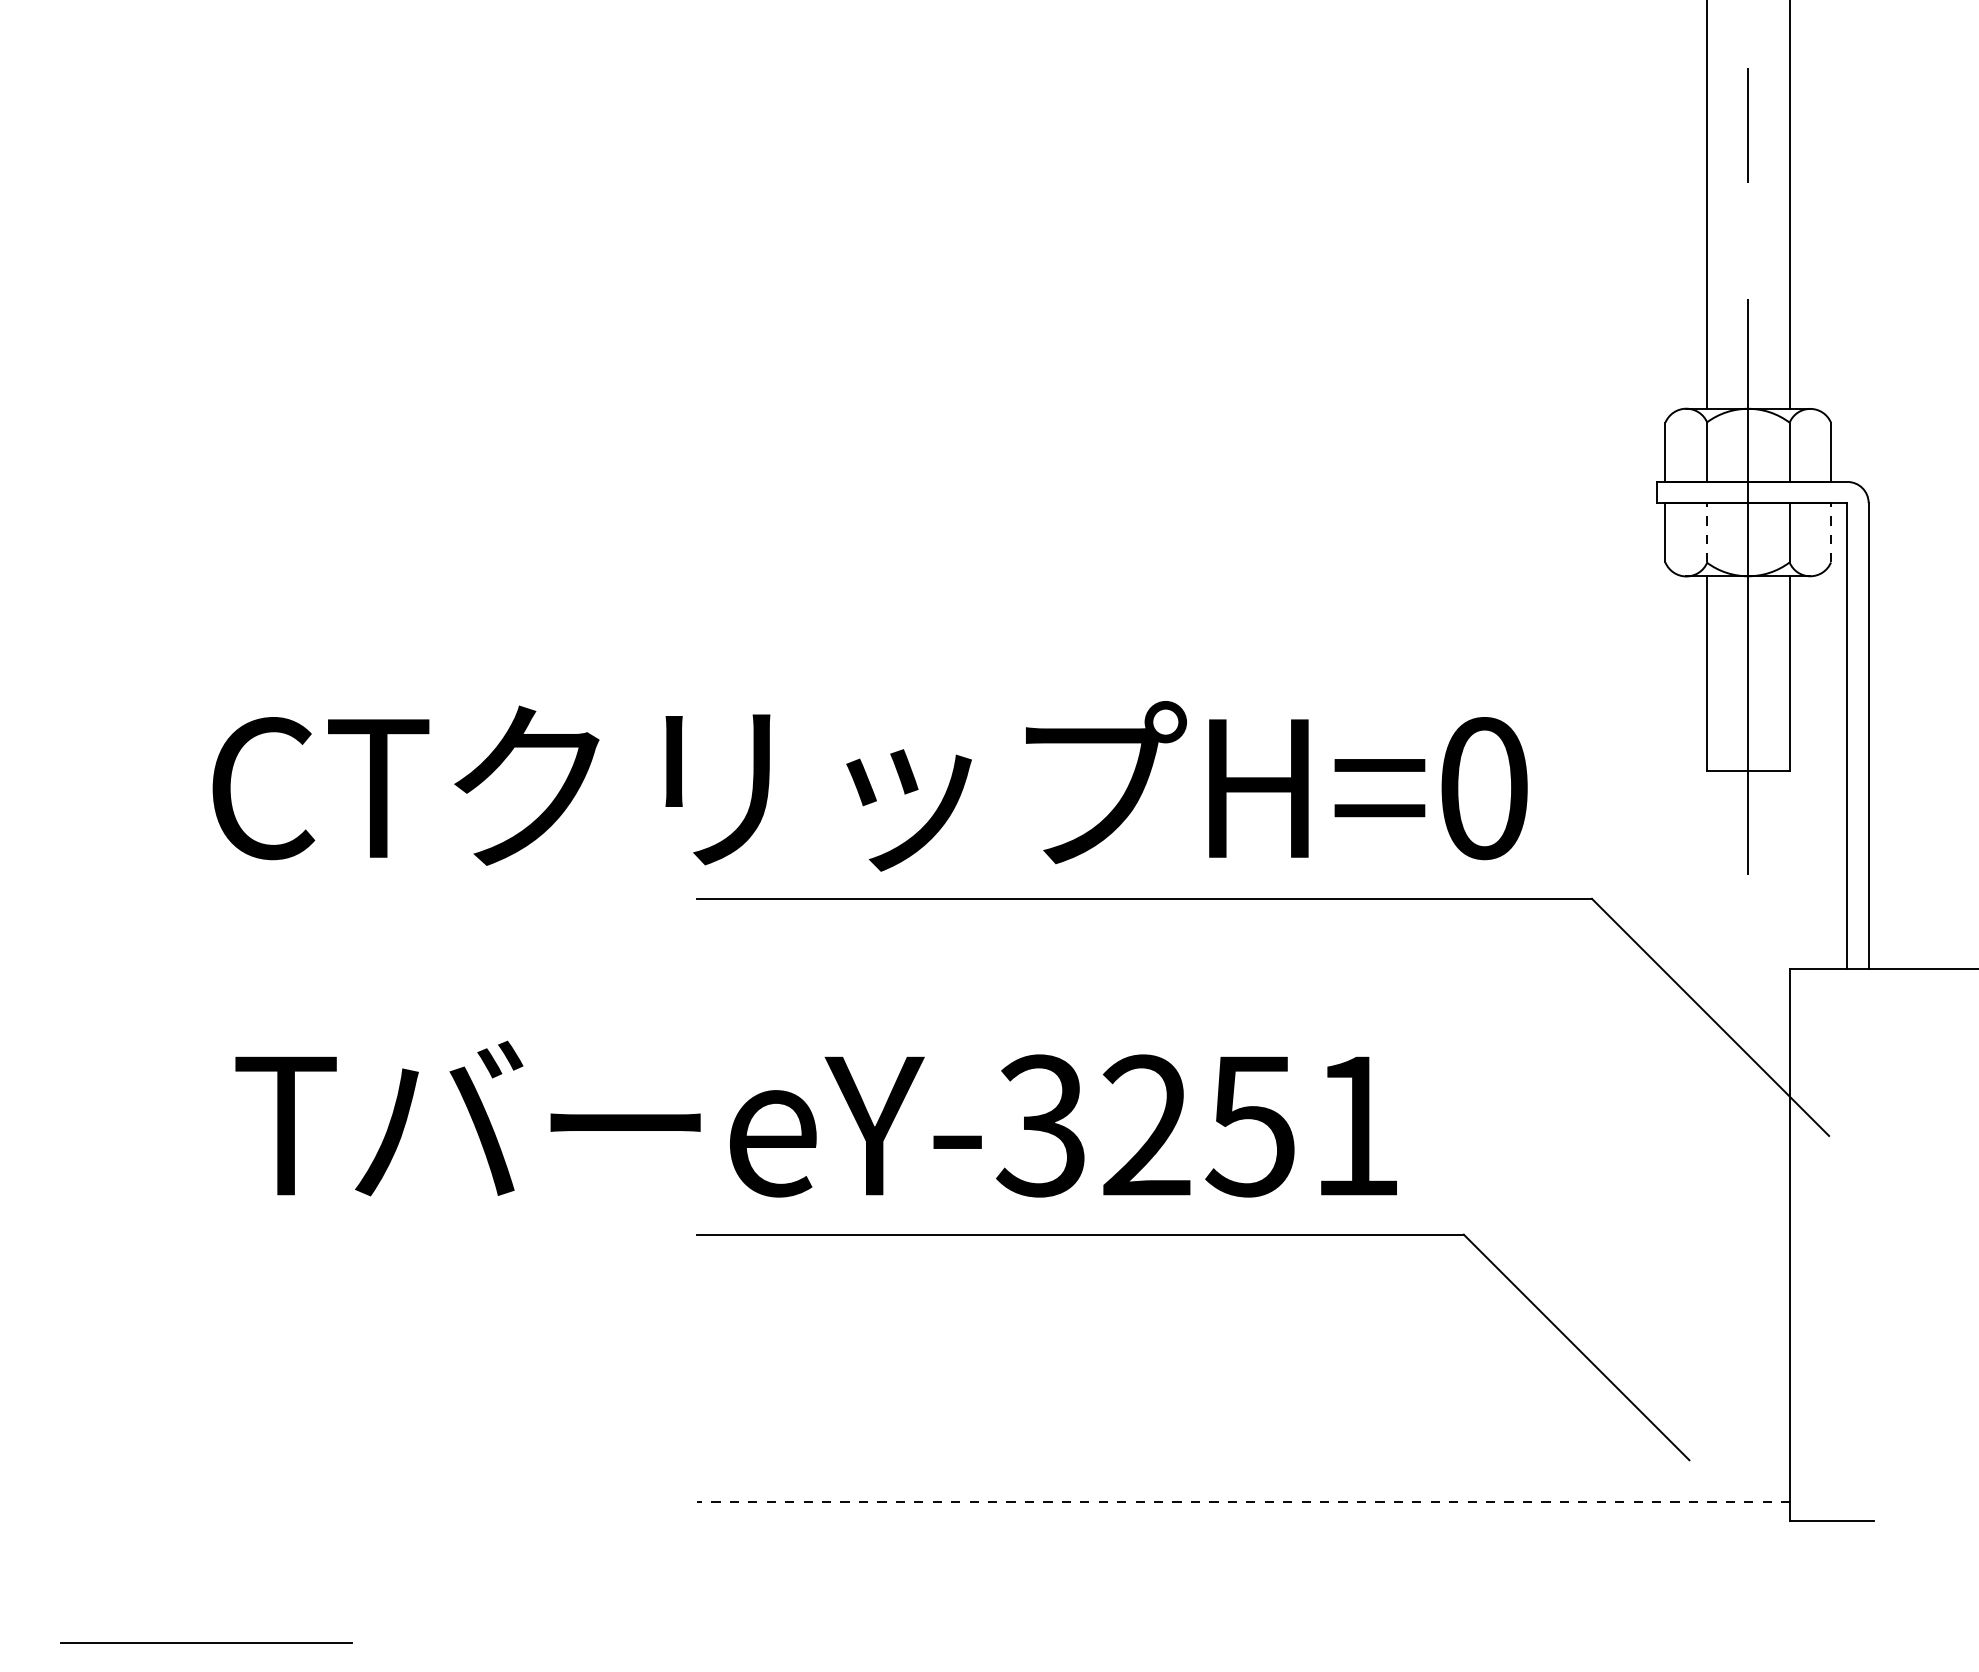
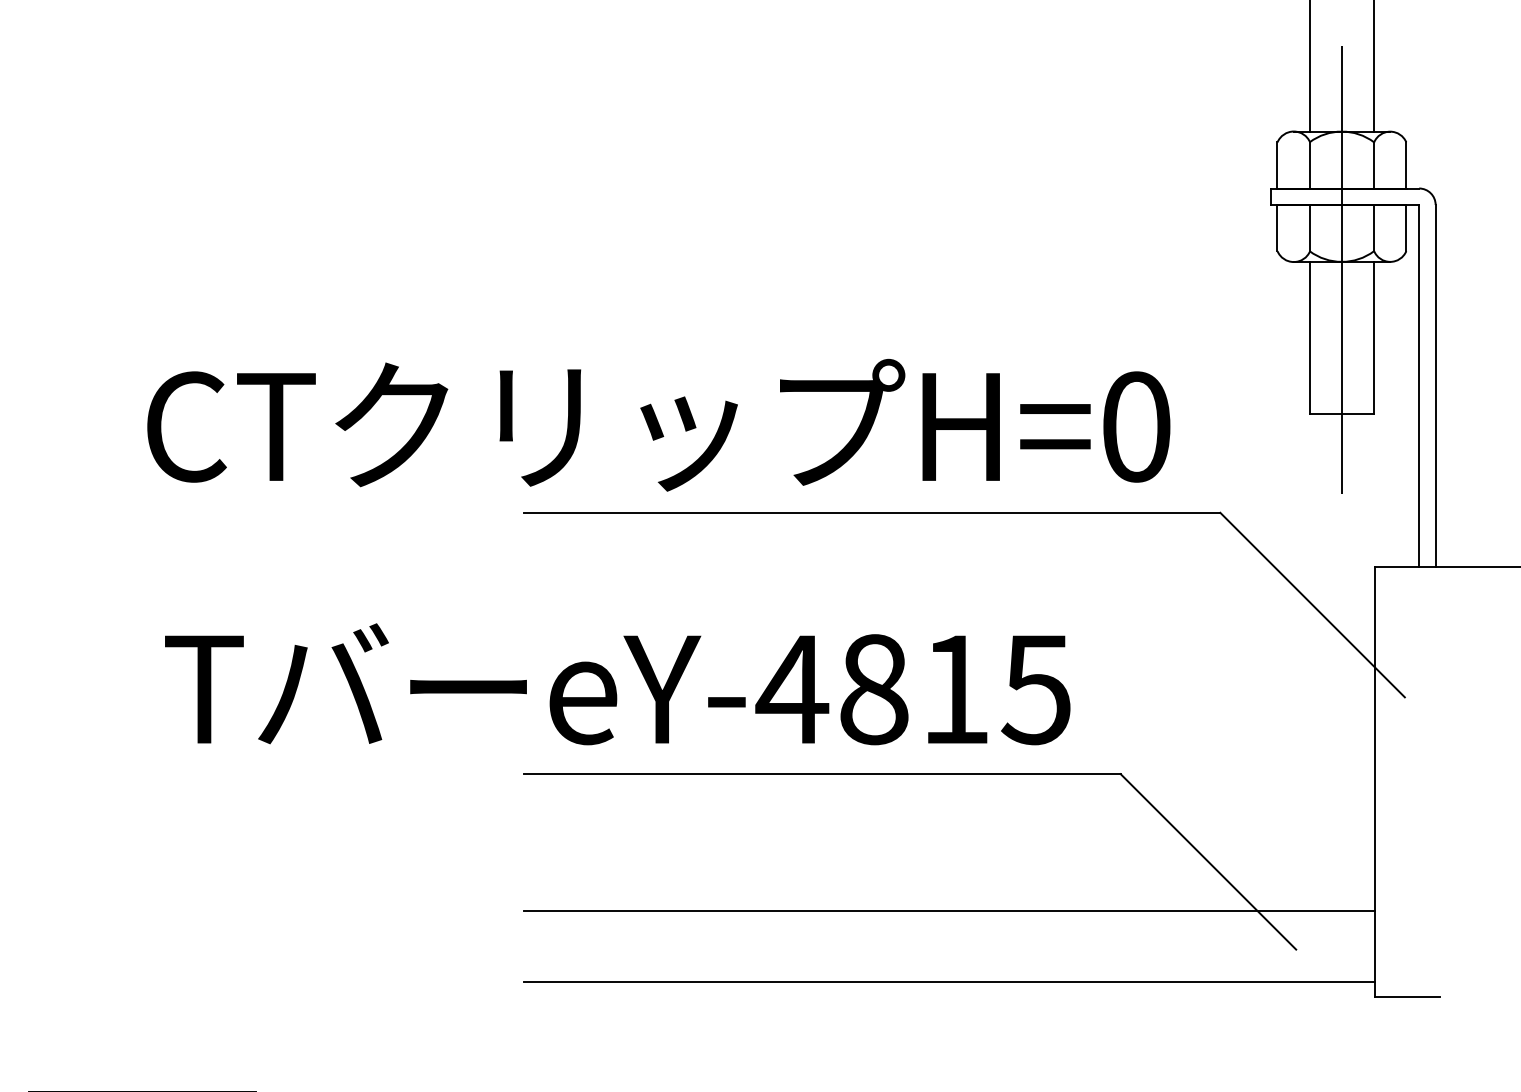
line: (1706, 532) -> (1309, 227), dashed -> solid
line: (1831, 532) -> (1406, 227), dashed -> solid
text: (1196, 1125) -> (912, 689), eY-3251 -> eY-4815
line: (1243, 1410) -> (949, 910), added
line: (1243, 1502) -> (949, 982), dashed -> solid

